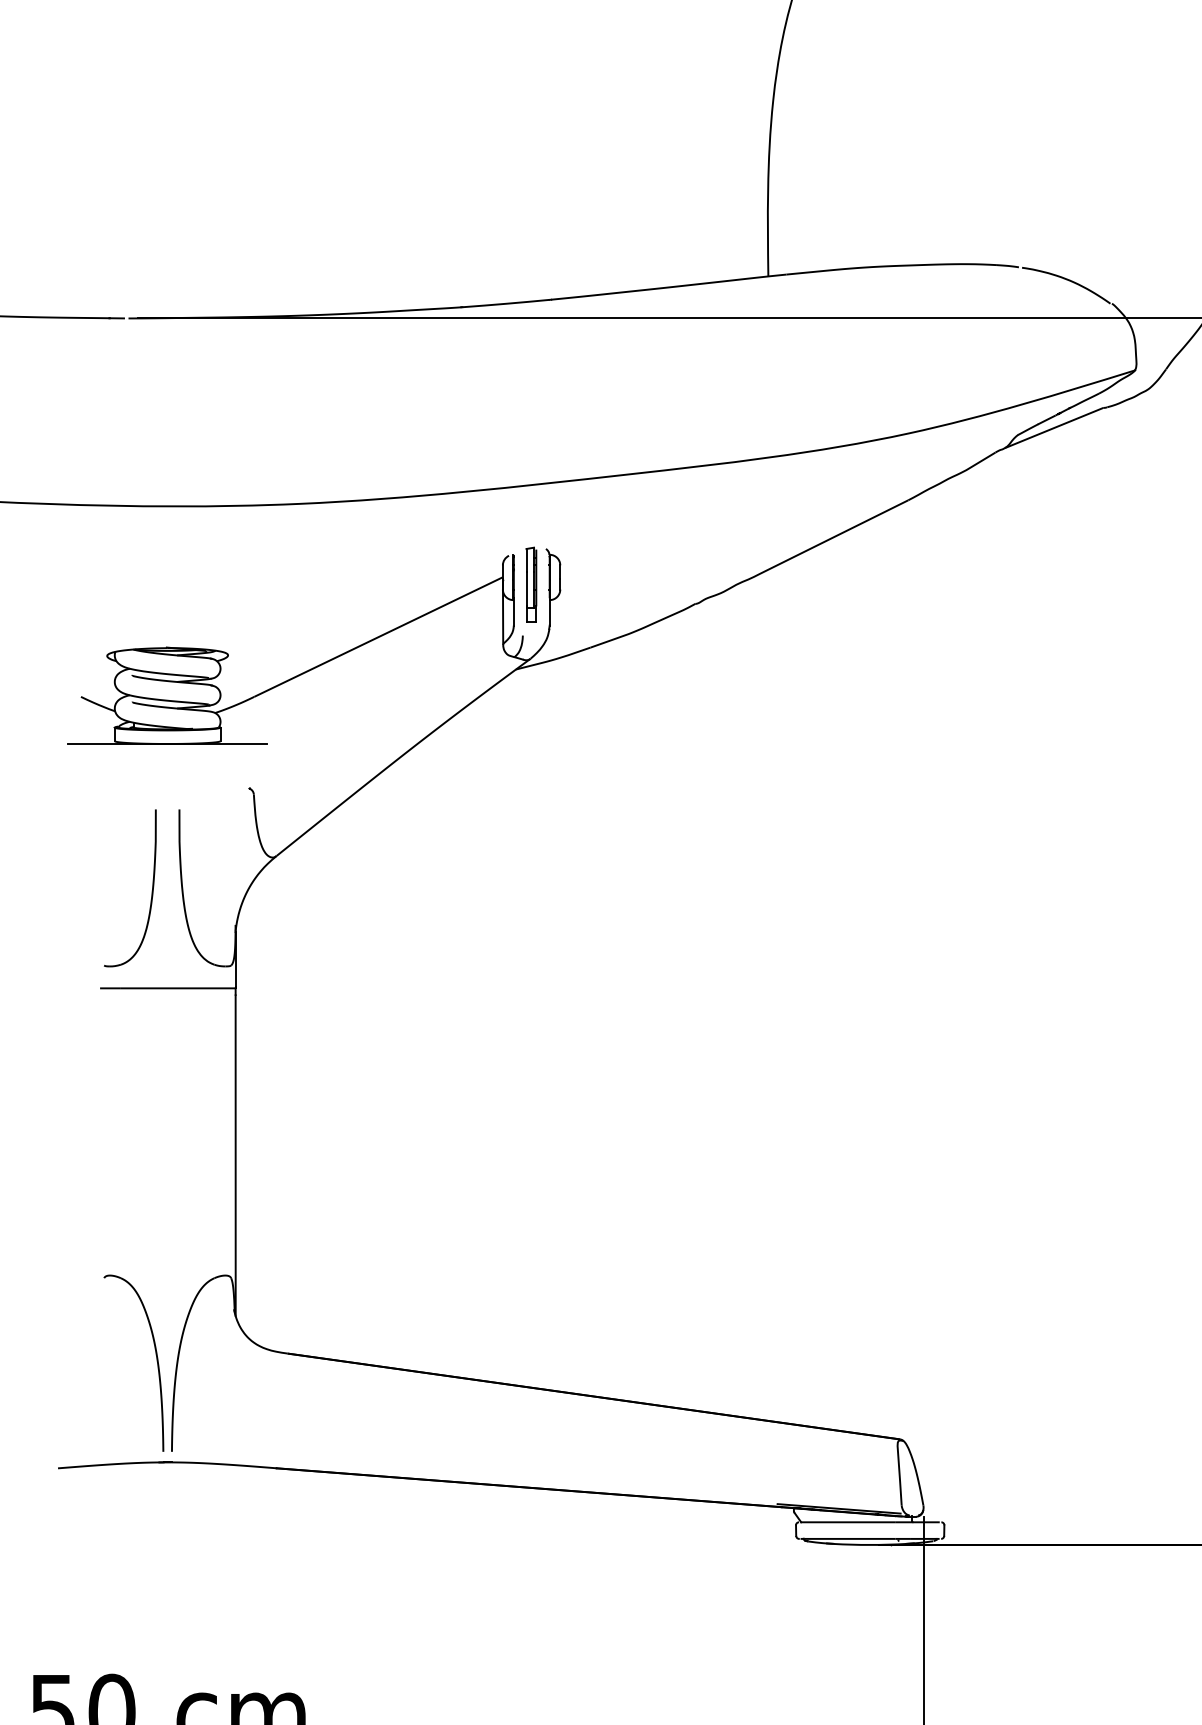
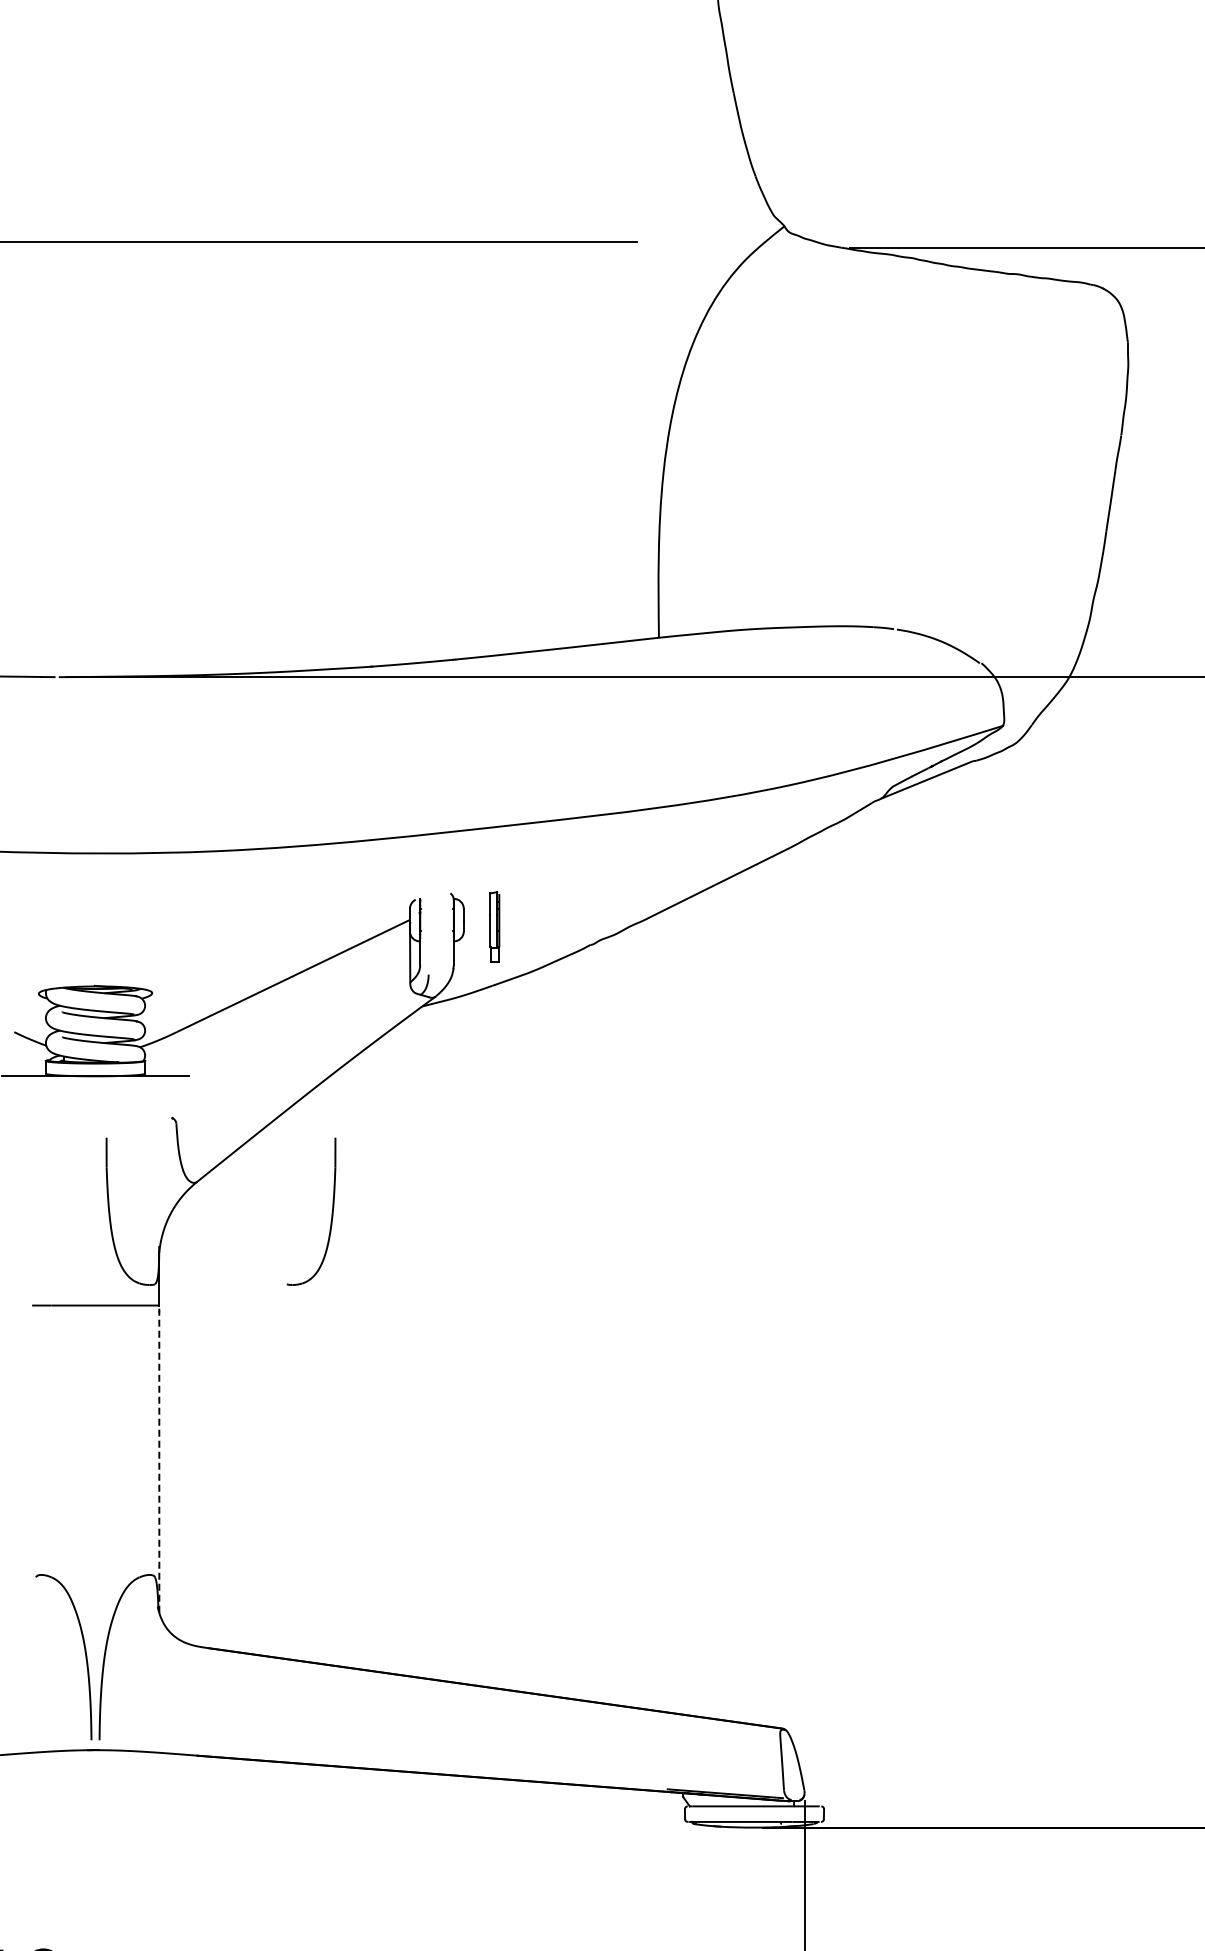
part: (531, 584) -> (494, 926), moved
part: (151, 889) -> (331, 1212), moved
line: (235, 1152) -> (159, 1459), solid -> dashed

